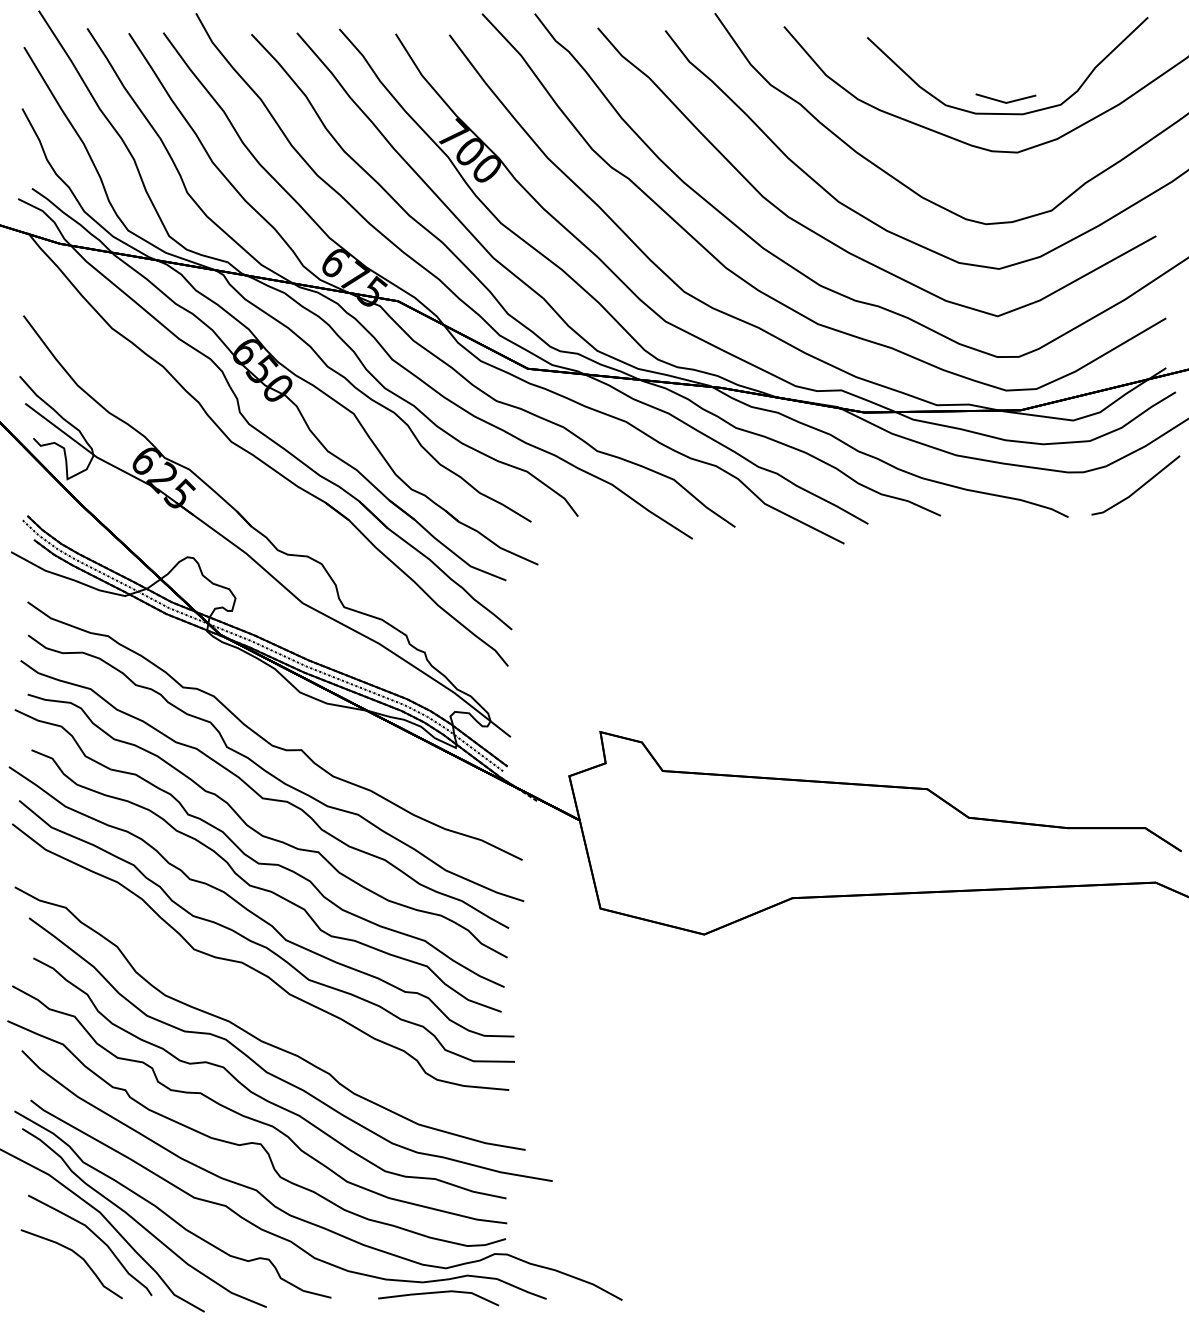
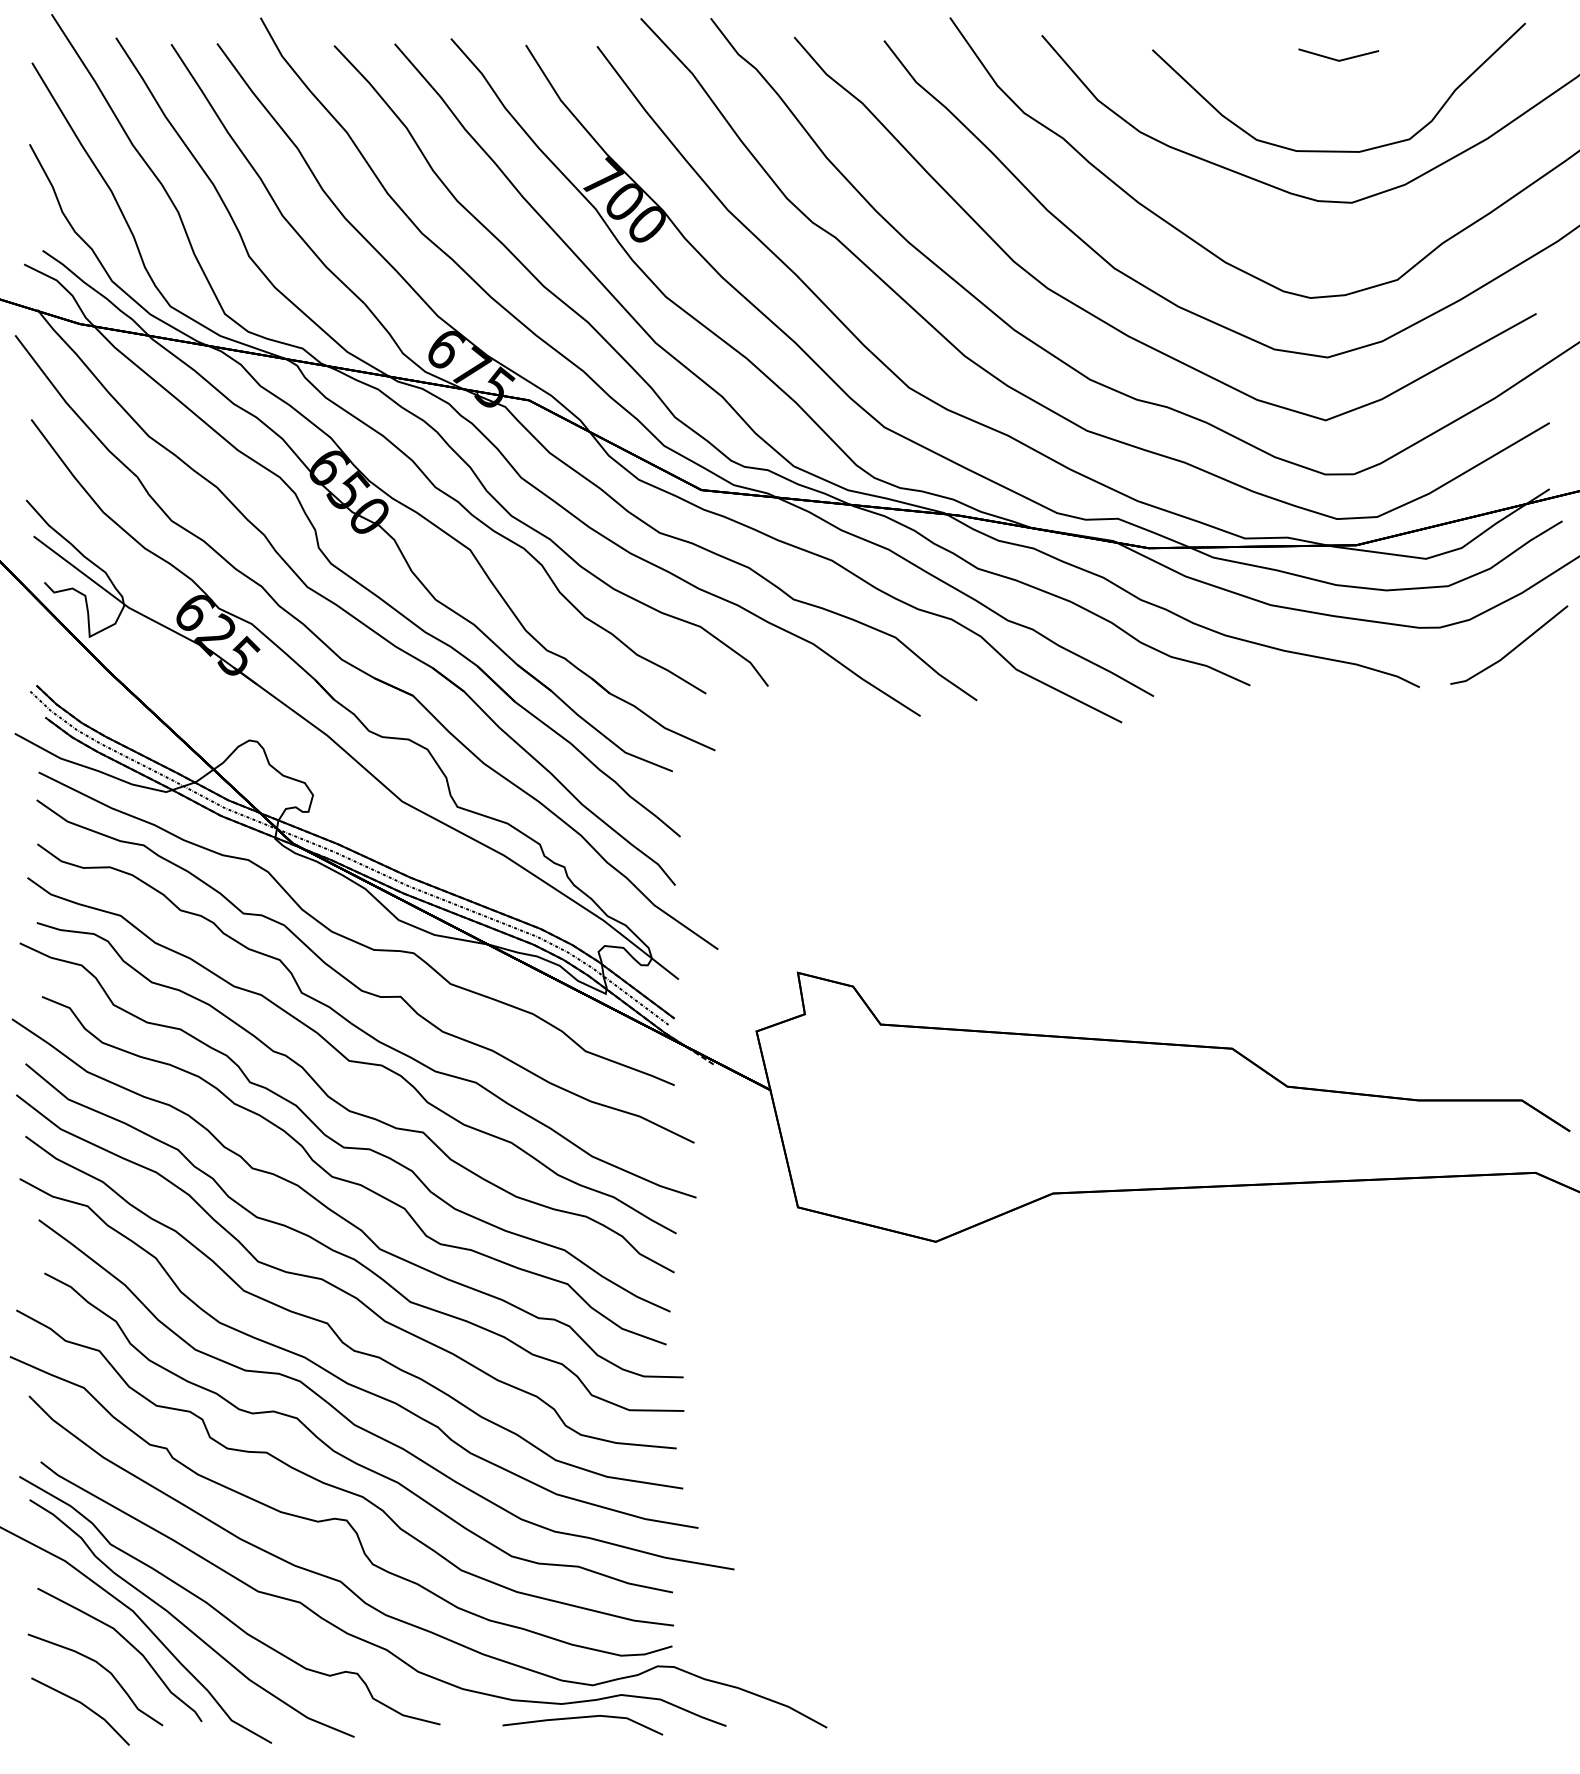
part: (1005, 98) -> (1338, 54), moved
part: (286, 513) -> (380, 682), added
part: (252, 1002) -> (335, 1331), added
part: (62, 1283) -> (82, 1705), added

